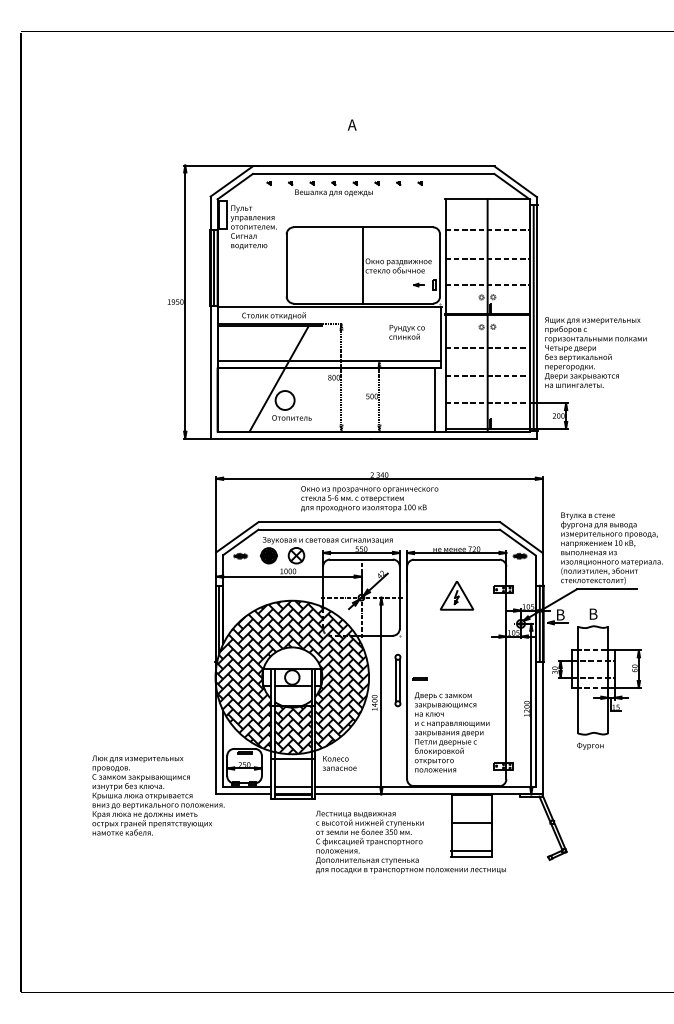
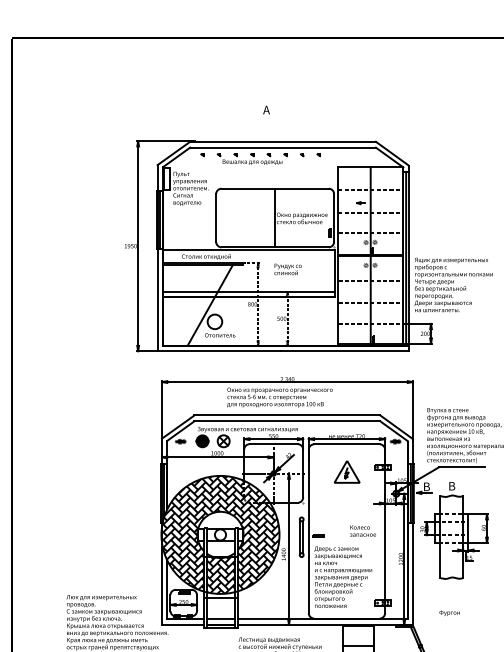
part: (418, 284) -> (360, 202), moved
text: (406, 331) -> (287, 268), moved
line: (434, 399) -> (329, 321), removed
text: (590, 745) -> (449, 612), moved
text: (339, 763) -> (362, 531), moved

